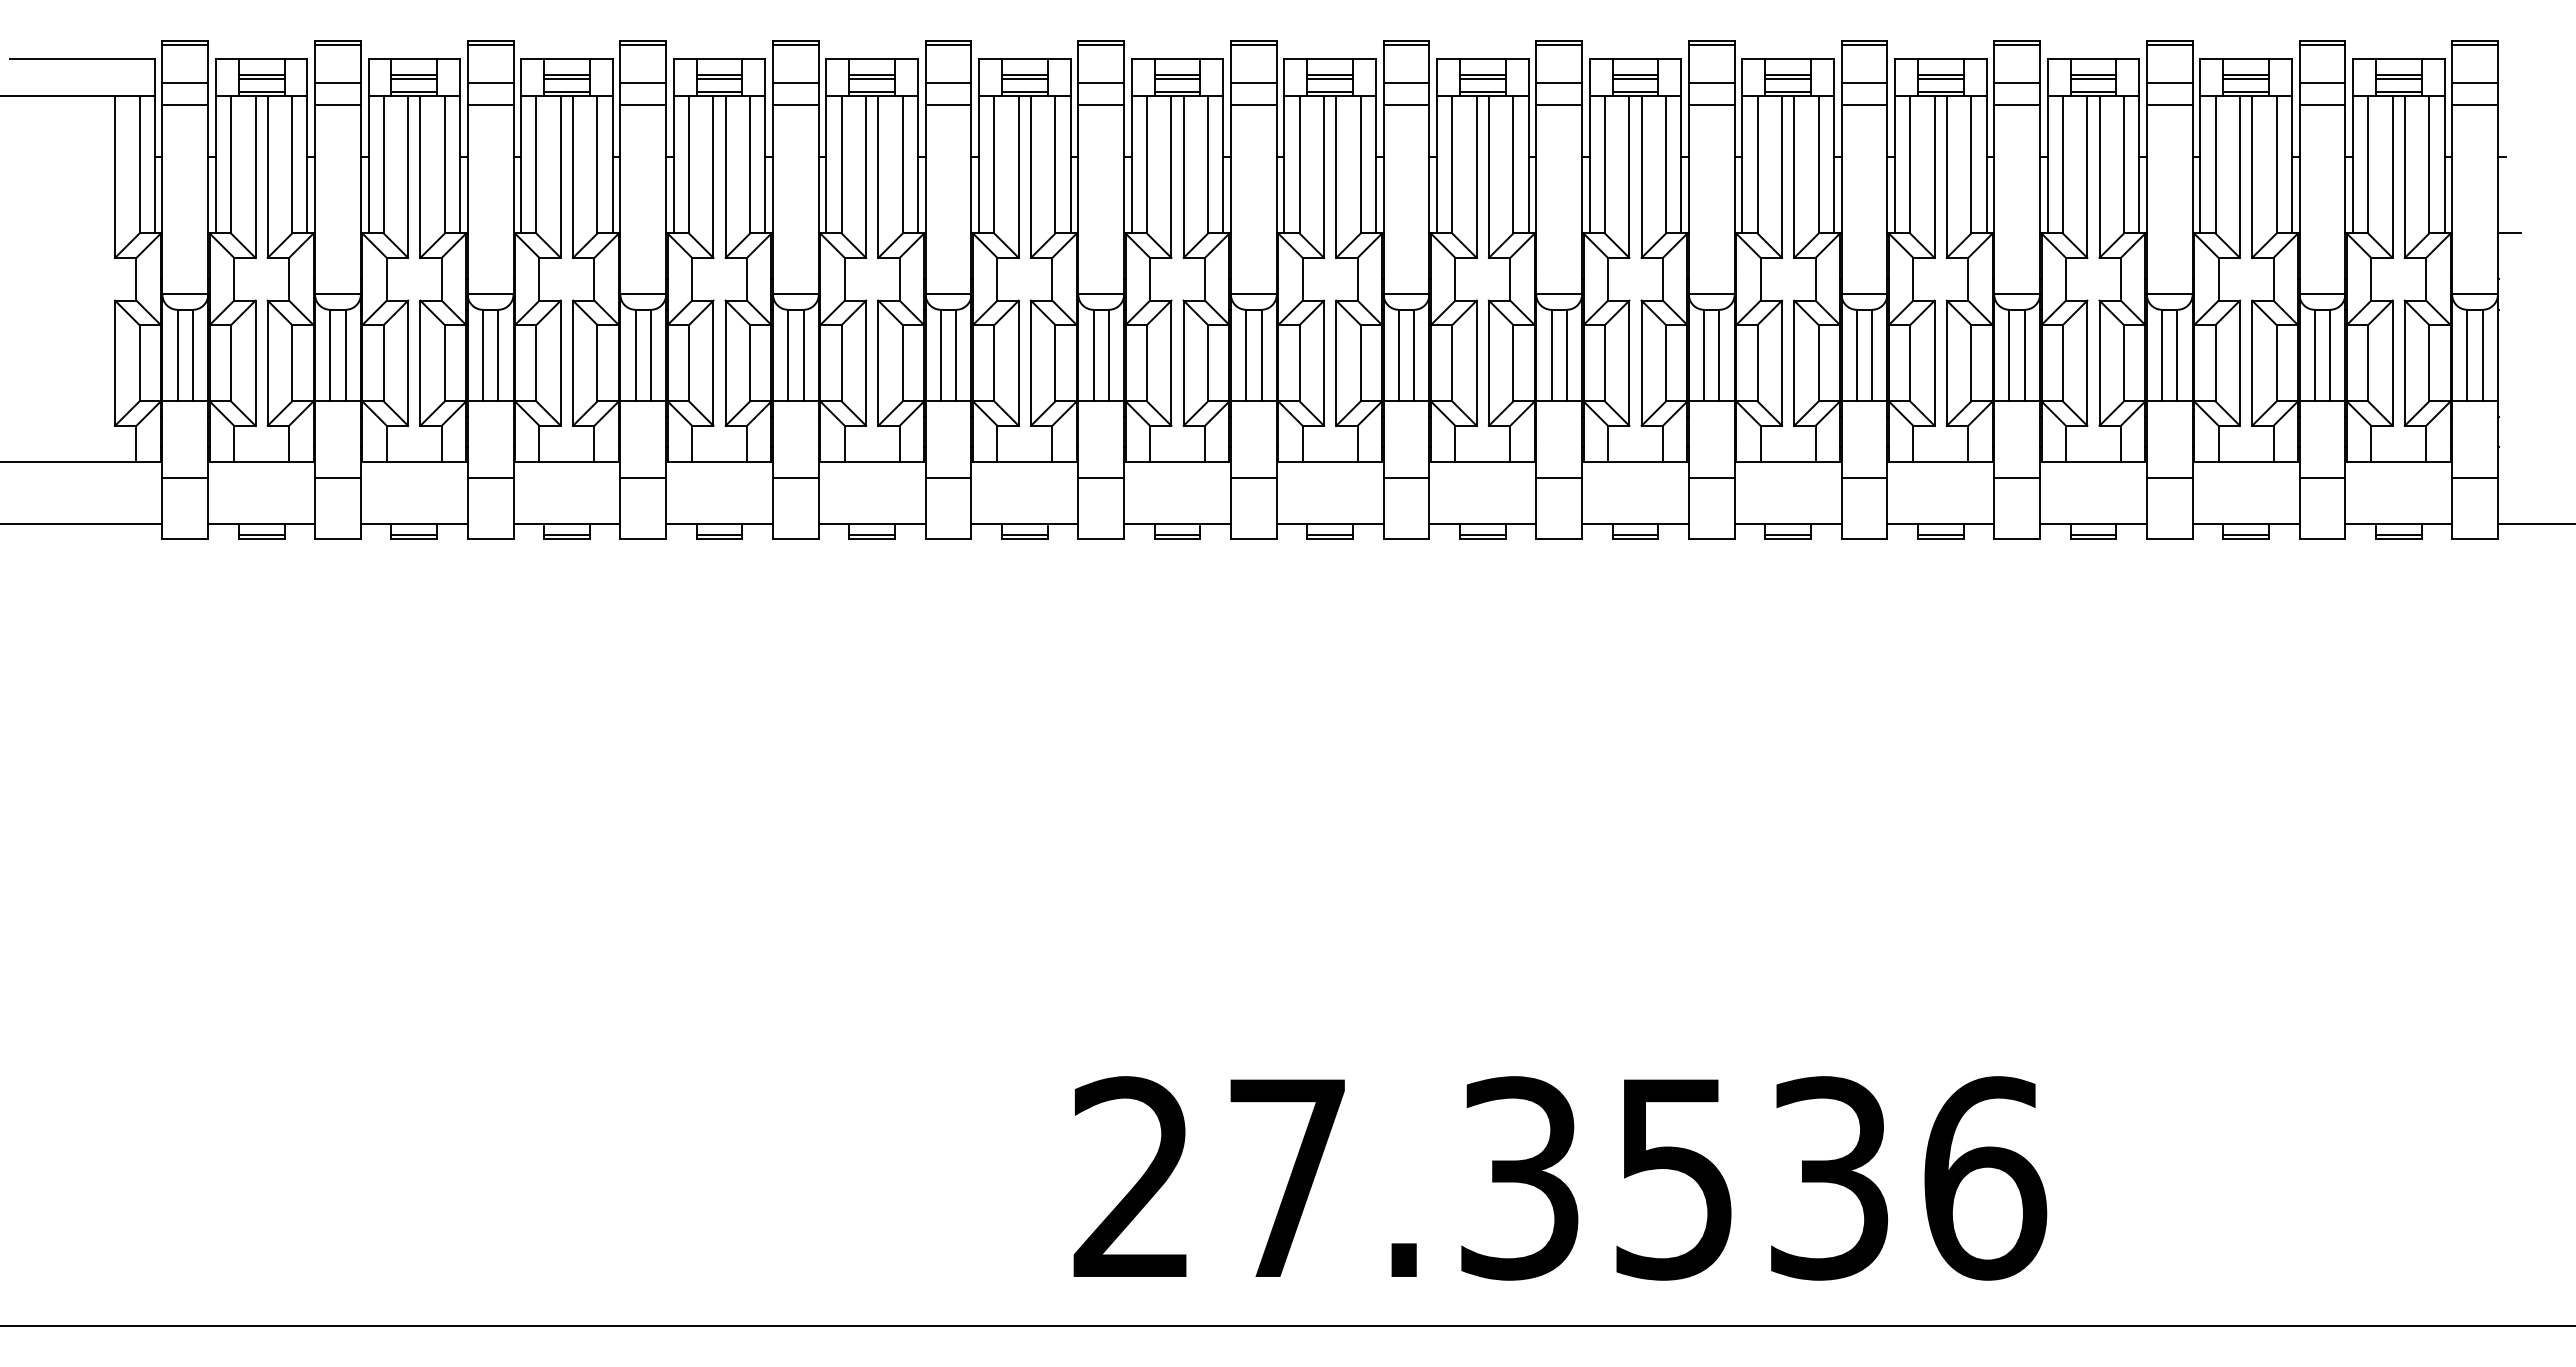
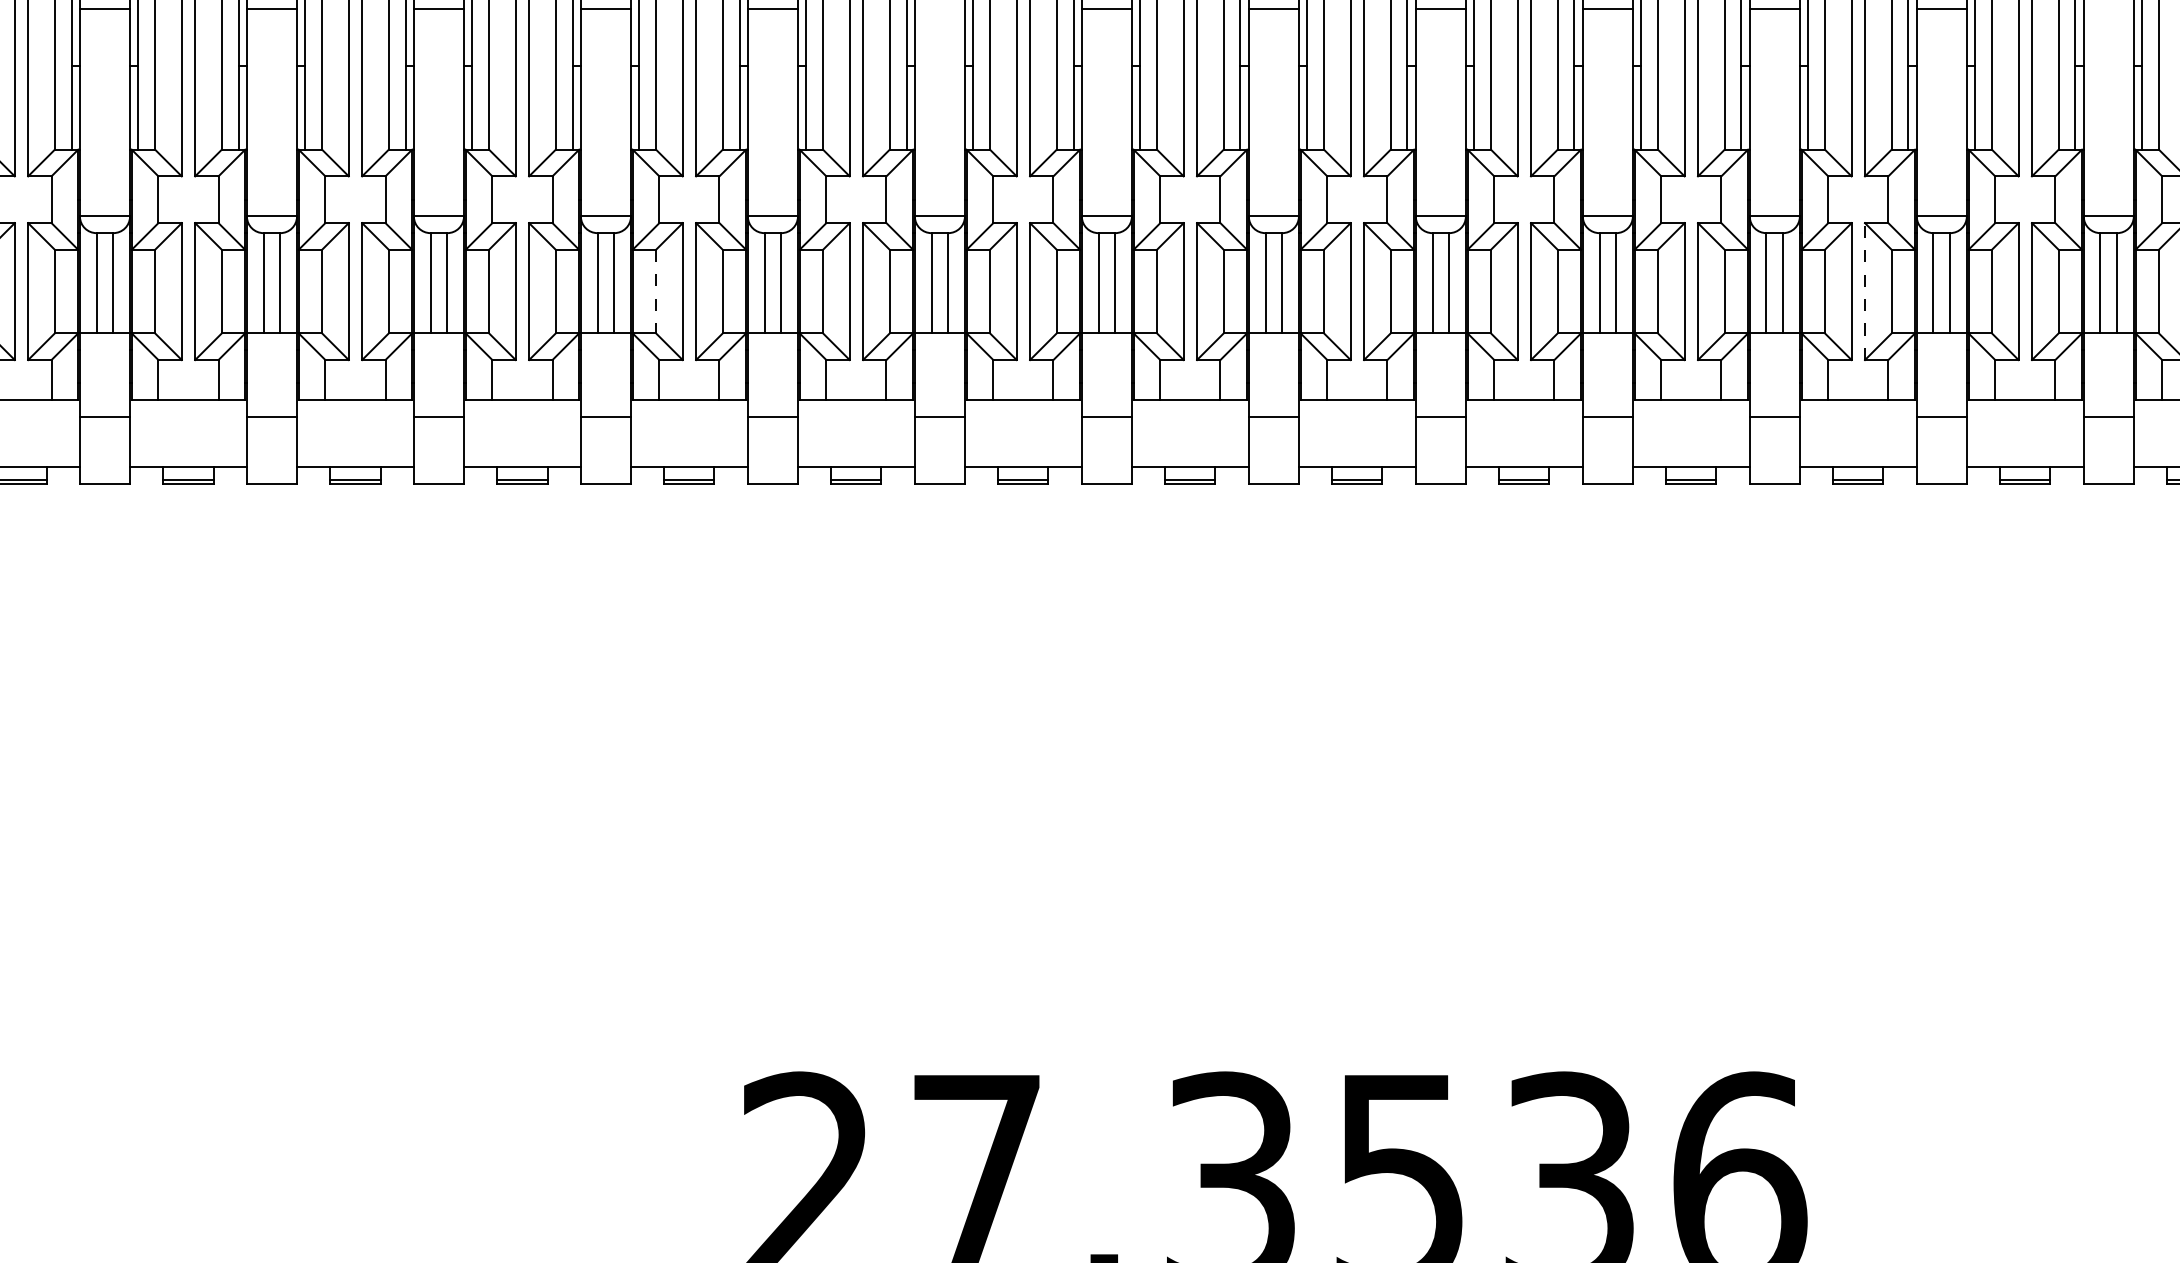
line: (1253, 105) -> (939, 9), removed
line: (2322, 105) -> (2108, 9), removed
line: (994, 363) -> (656, 291), solid -> dashed
line: (2099, 363) -> (1864, 291), solid -> dashed

